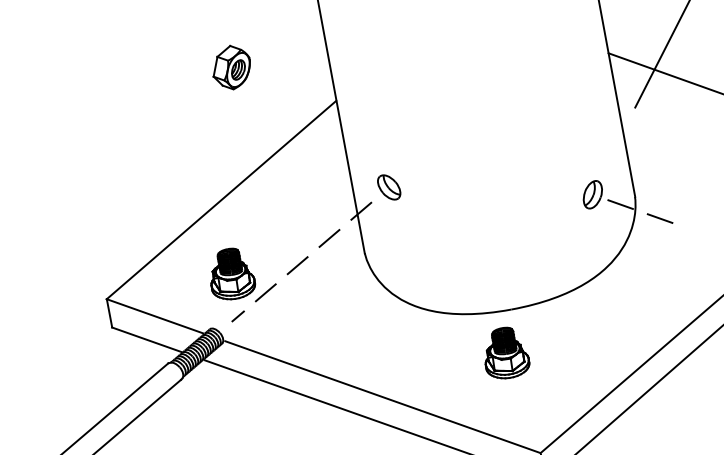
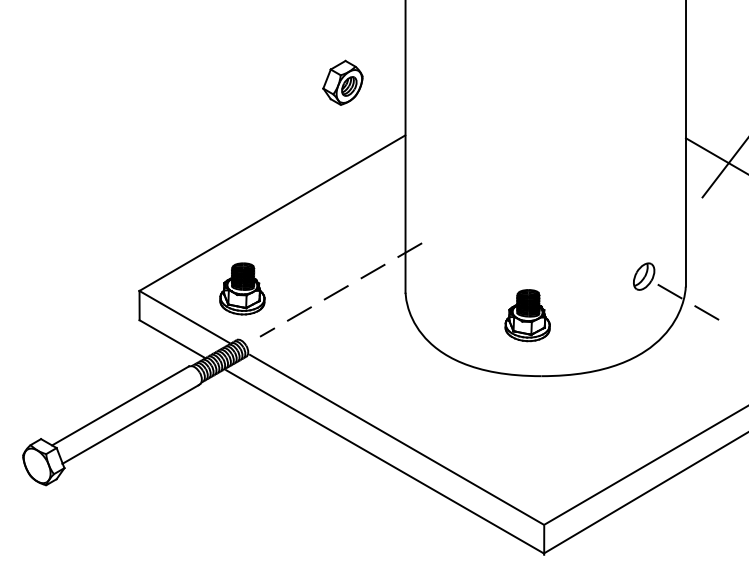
part: (231, 67) -> (342, 82), moved
part: (389, 187) -> (442, 231), removed
part: (231, 273) -> (242, 288), moved
part: (505, 353) -> (527, 315), moved

